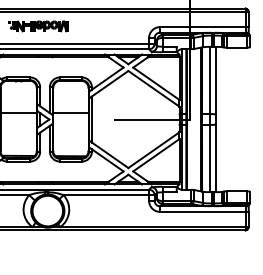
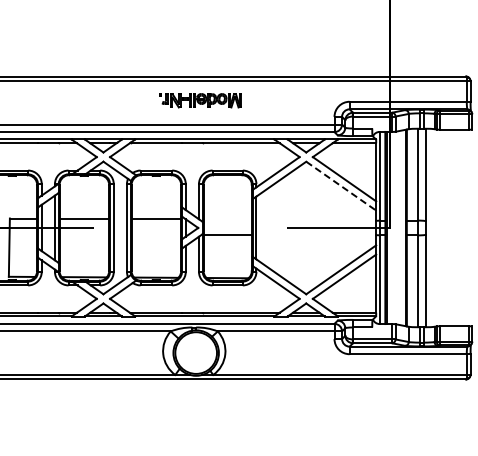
part: (38, 26) -> (200, 100), moved
line: (154, 89) -> (341, 186), solid -> dashed
line: (70, 112) -> (227, 234), moved

